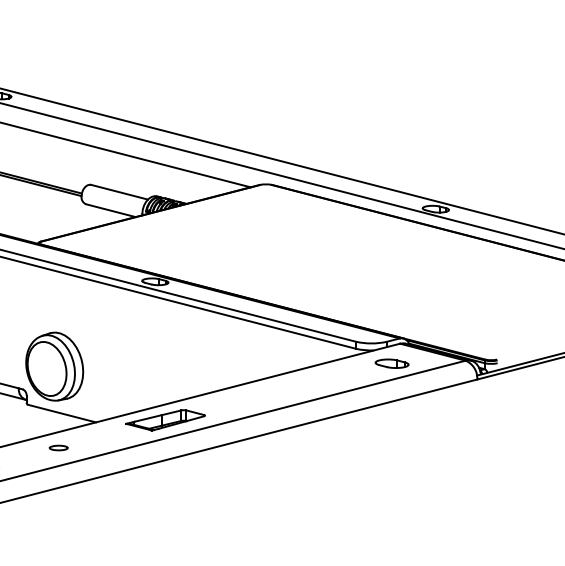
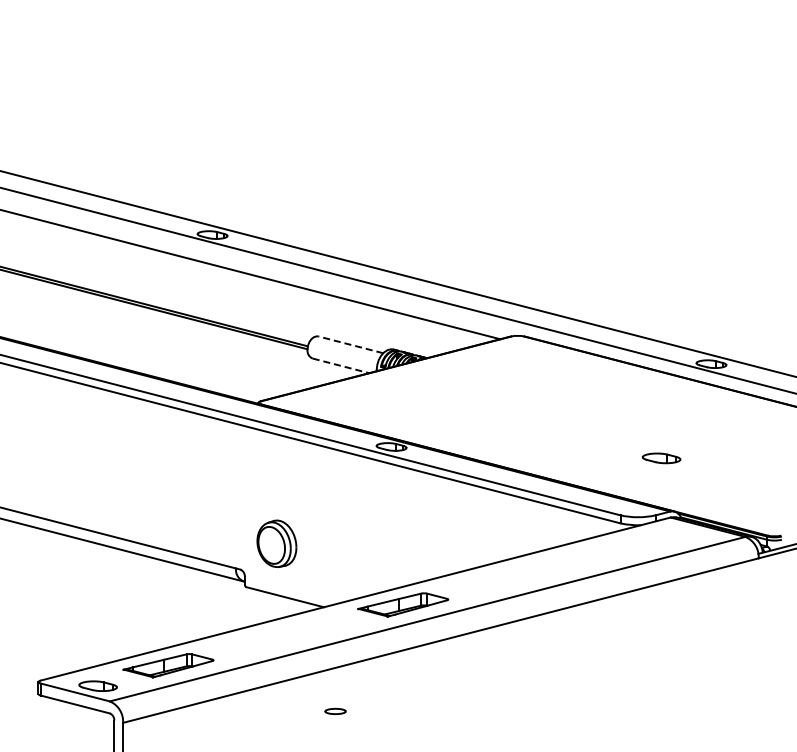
line: (119, 191) -> (350, 344), solid -> dashed
line: (111, 211) -> (341, 366), solid -> dashed
part: (392, 363) -> (661, 458), moved
part: (54, 366) -> (276, 543), size x0.6
part: (58, 447) -> (335, 710), moved

